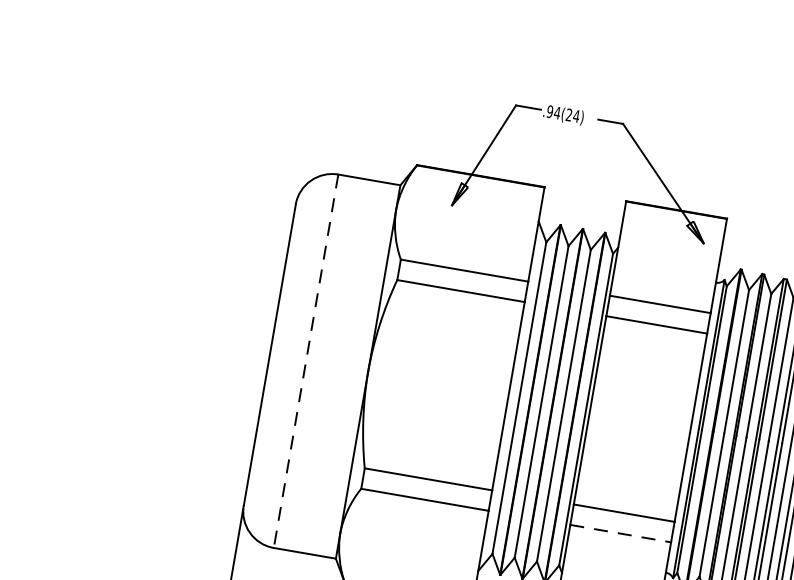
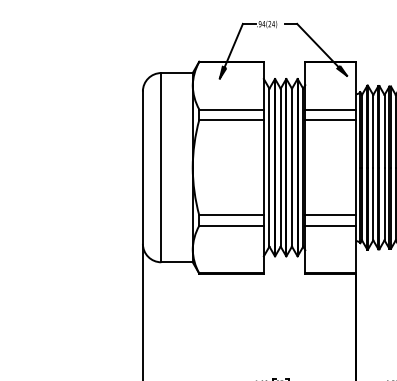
line: (306, 360) -> (161, 167), dashed -> solid
line: (620, 532) -> (330, 225), dashed -> solid

